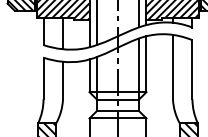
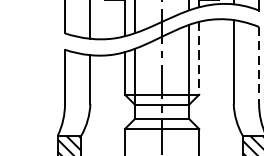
line: (146, 64) -> (199, 58), solid -> dashed
line: (192, 69) -> (259, 65), solid -> dashed

